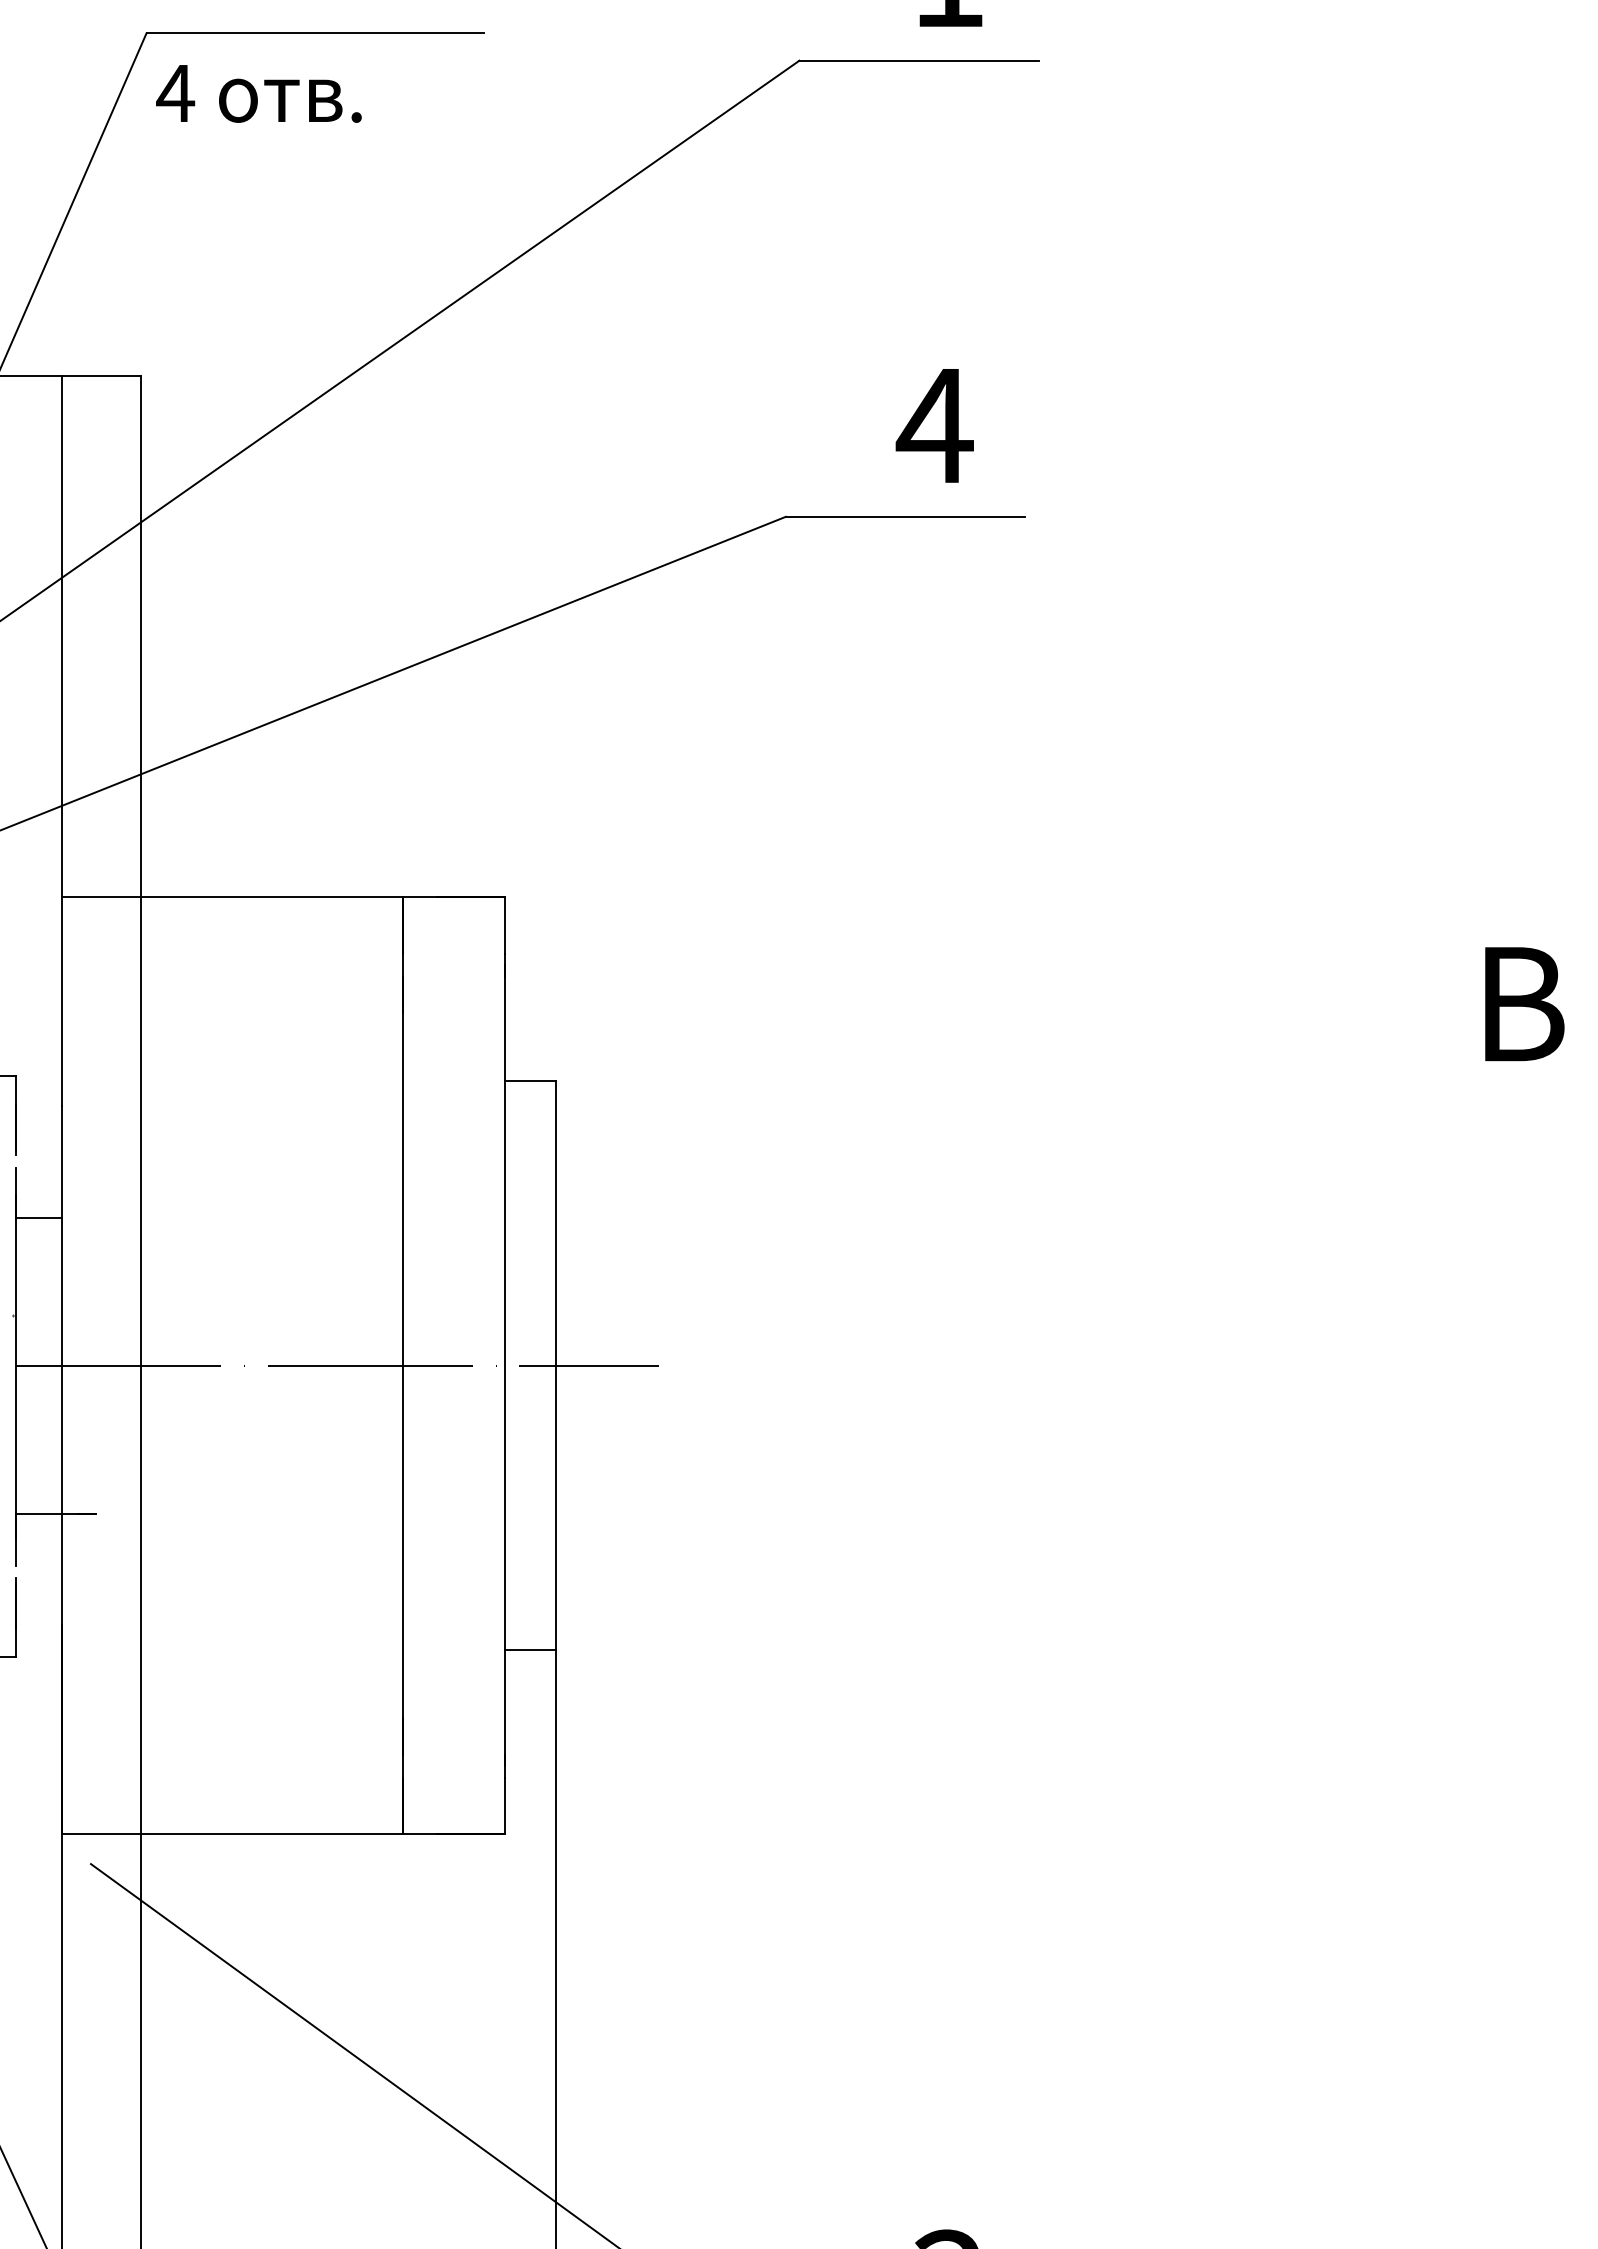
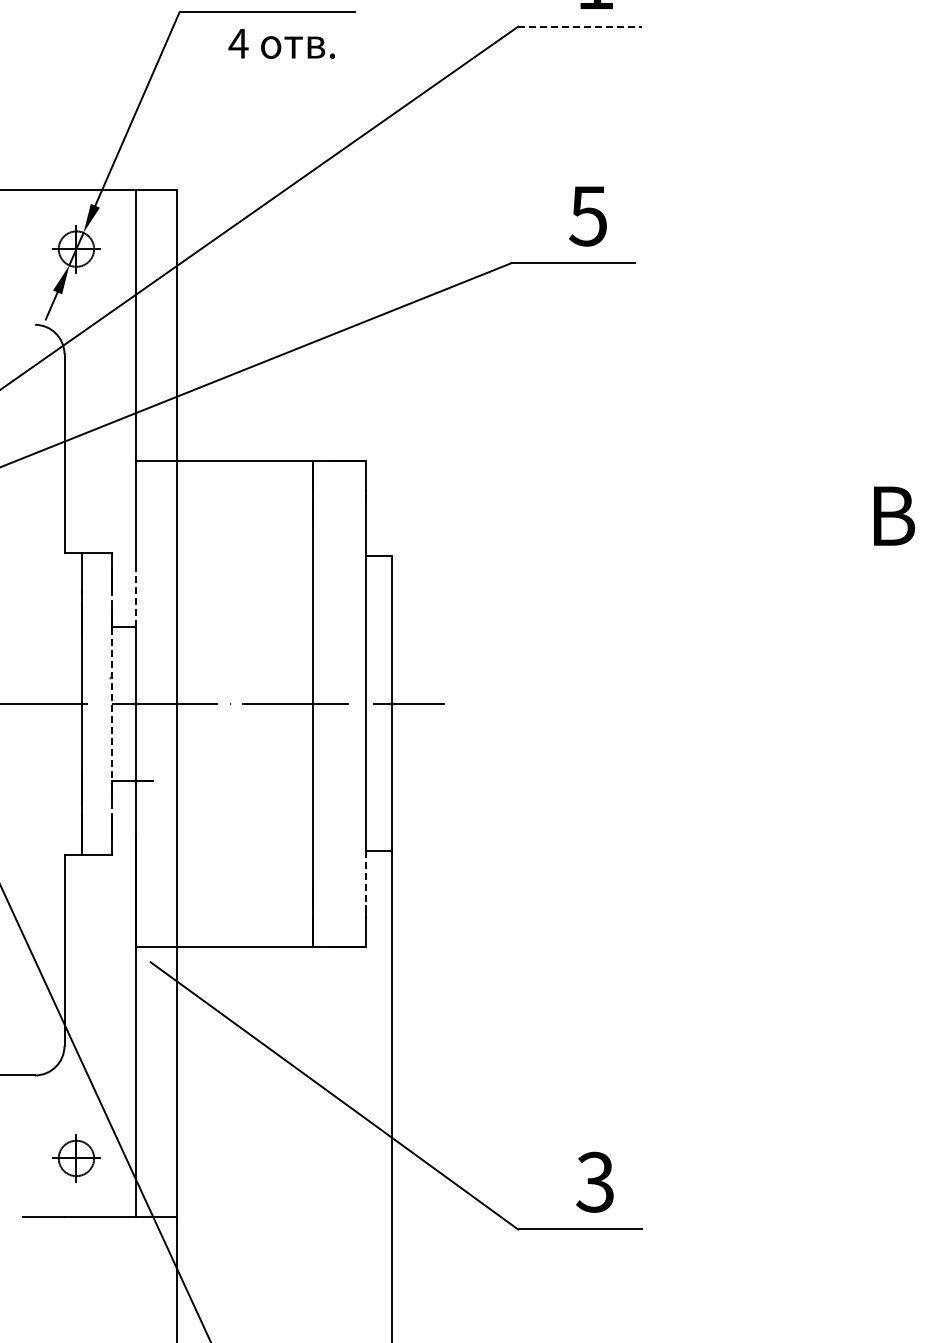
line: (919, 60) -> (580, 26), solid -> dashed
text: (258, 93) -> (281, 43), moved
text: (935, 426) -> (588, 216), 4 -> 5
line: (61, 1162) -> (135, 598), solid -> dashed
line: (15, 1367) -> (111, 704), solid -> dashed
line: (505, 1708) -> (365, 881), solid -> dashed

